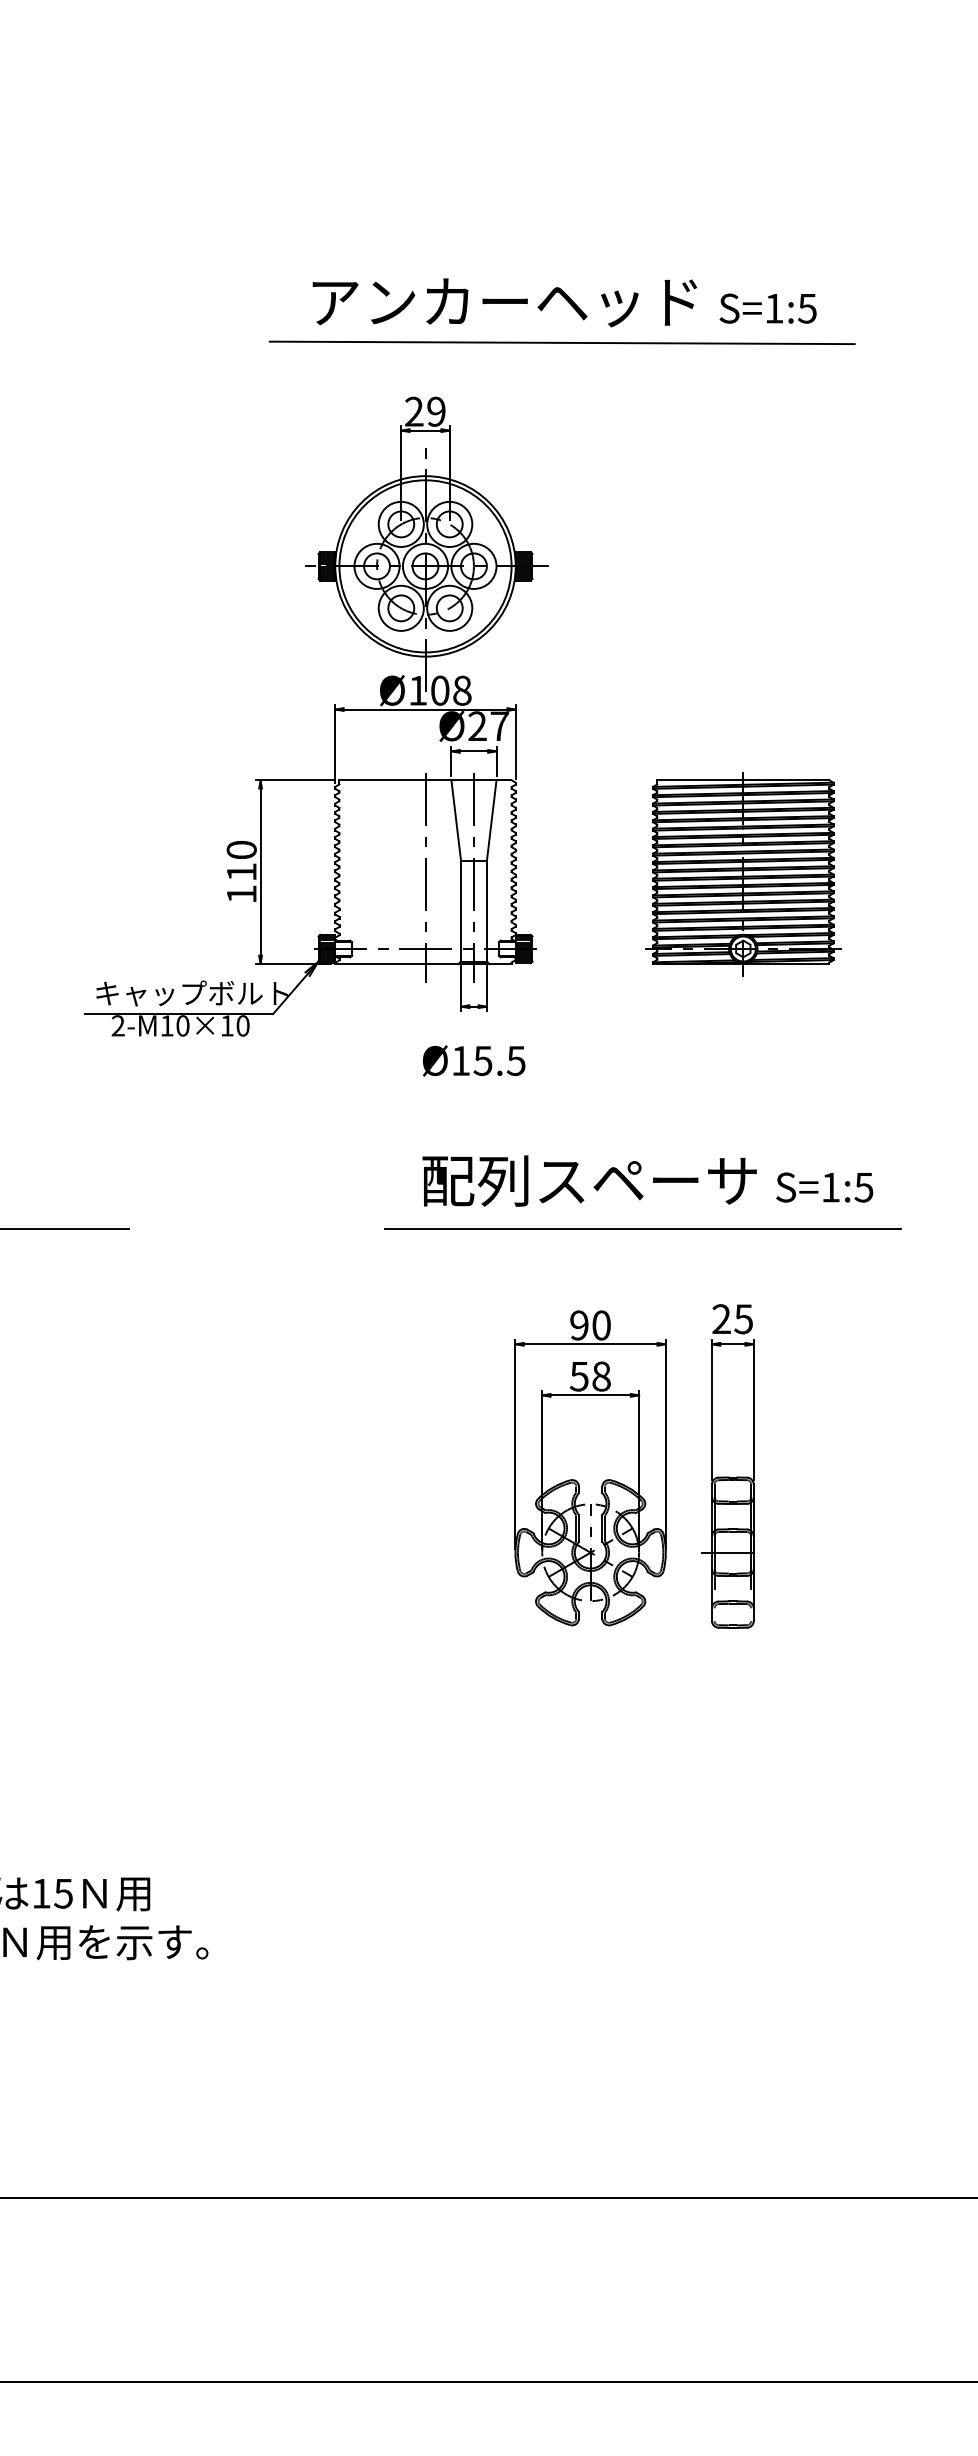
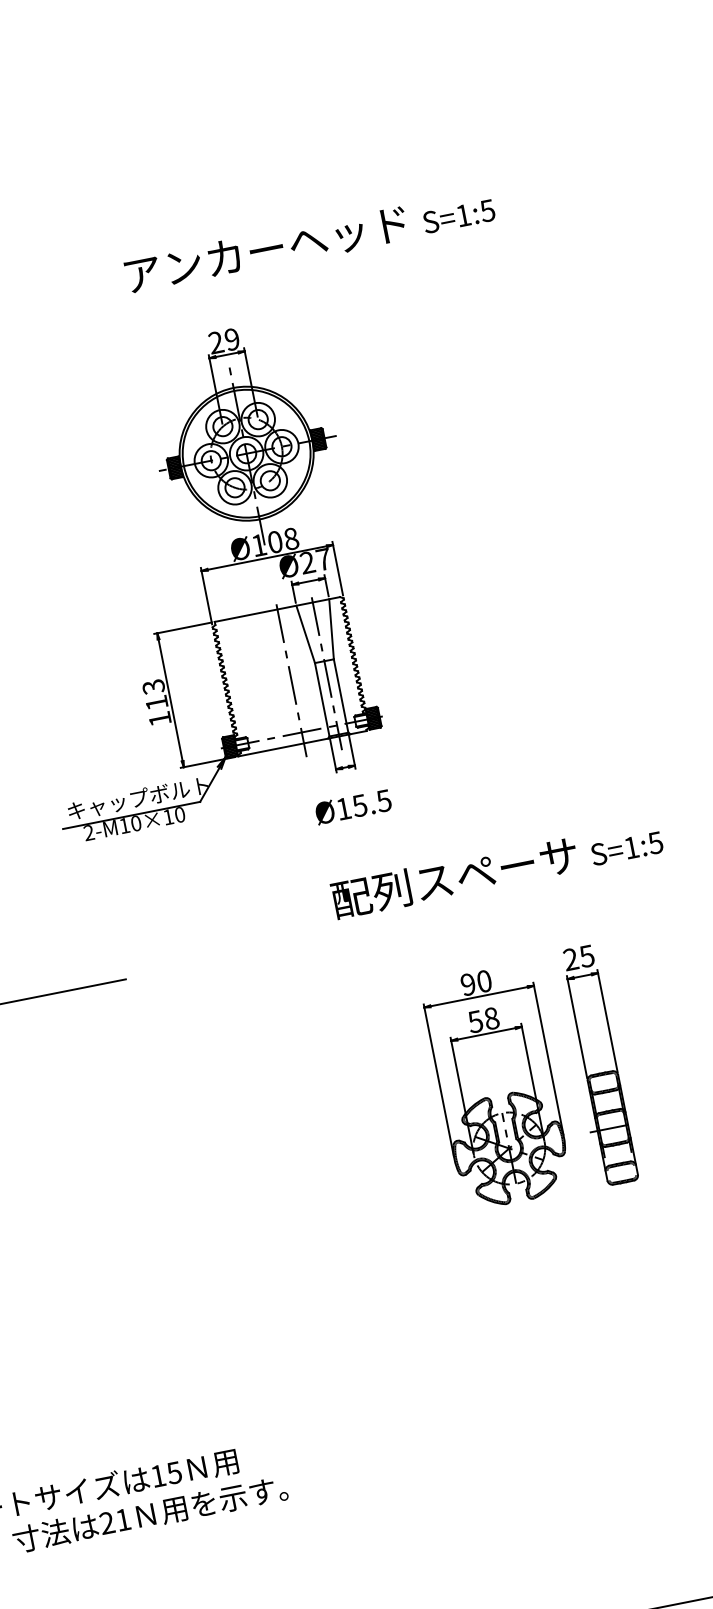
line: (561, 342) -> (313, 270), removed
text: (241, 849) -> (153, 686), 110 -> 113
part: (743, 874) -> (522, 632), removed
line: (643, 1229) -> (501, 905), removed

